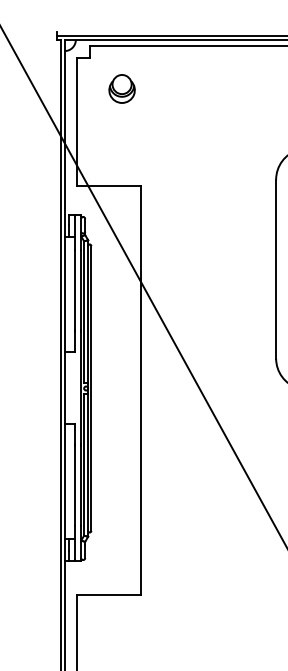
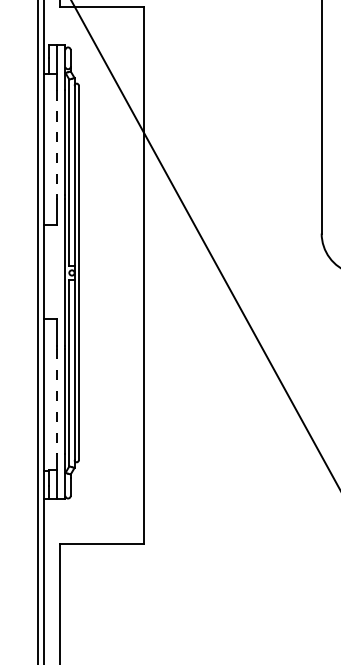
line: (75, 290) -> (57, 144), solid -> dashed
line: (75, 486) -> (57, 401), solid -> dashed

